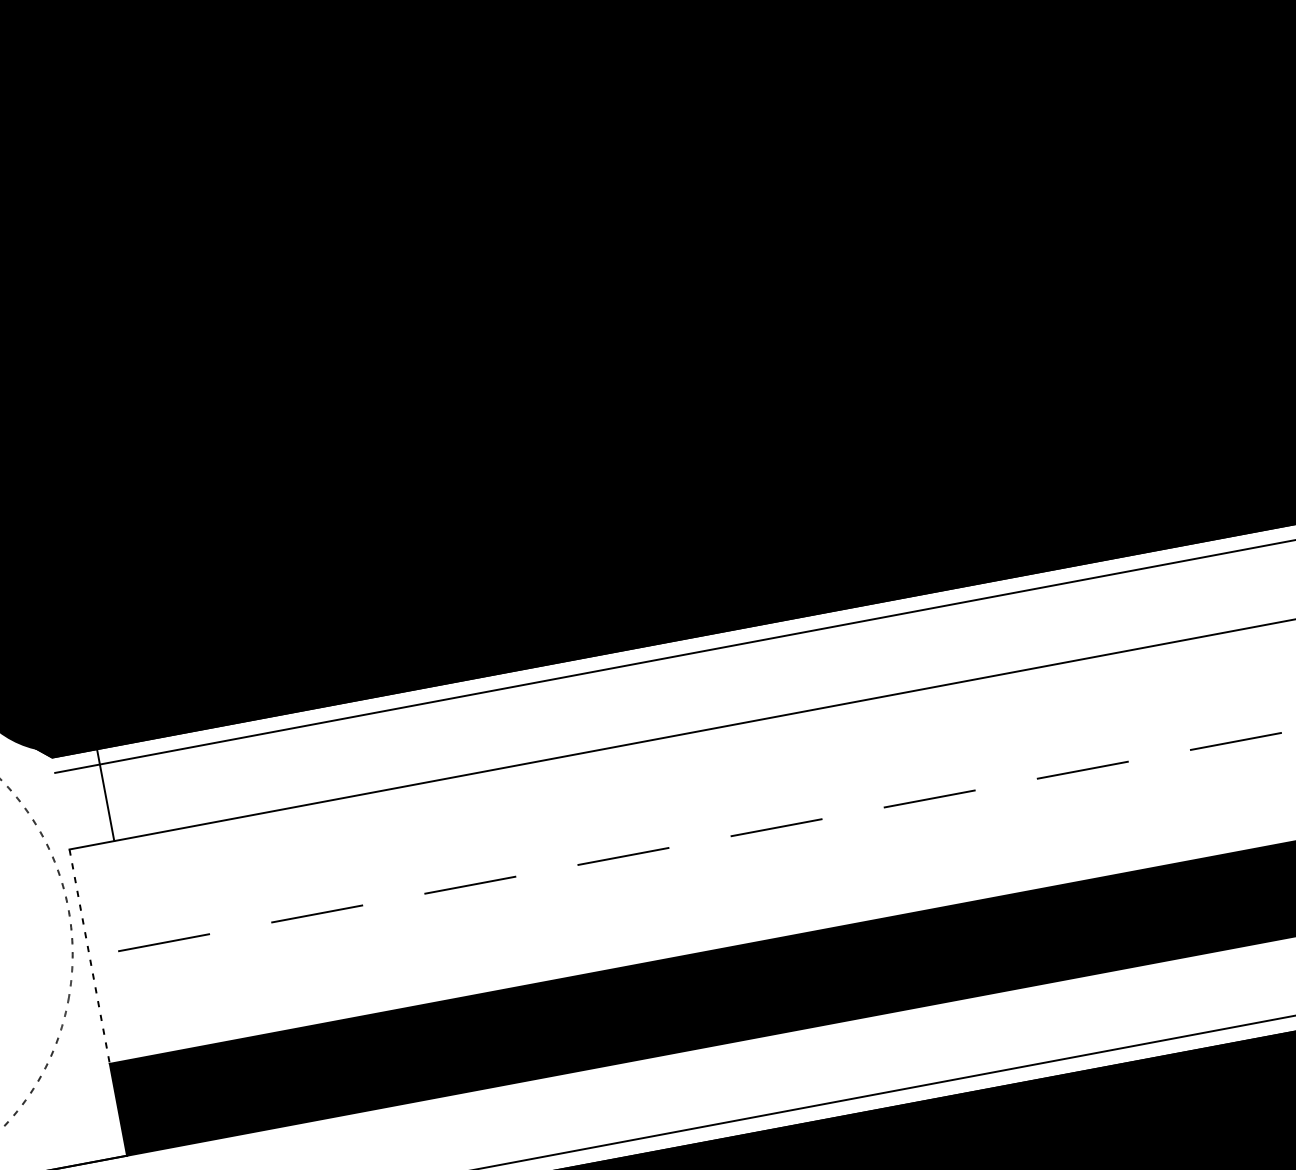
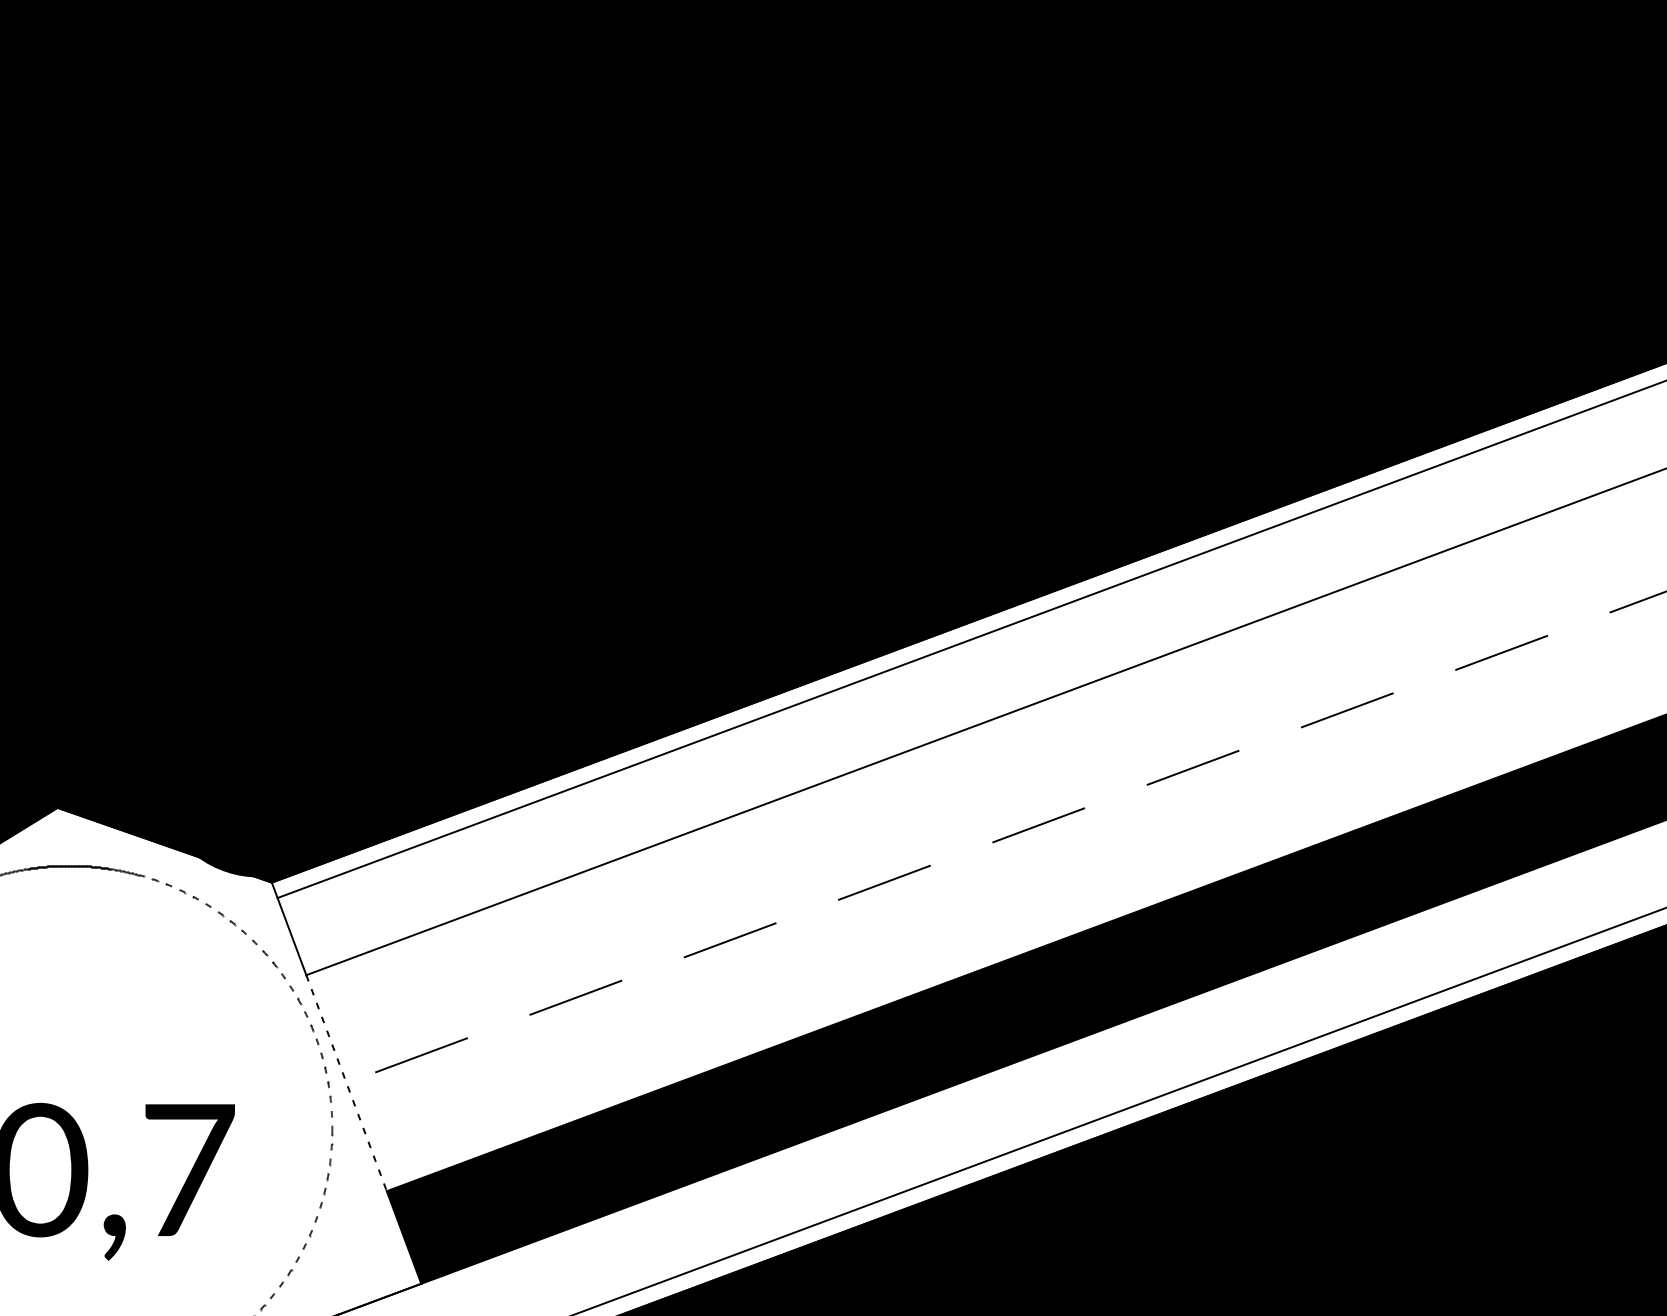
line: (105, 794) -> (288, 928), moved

